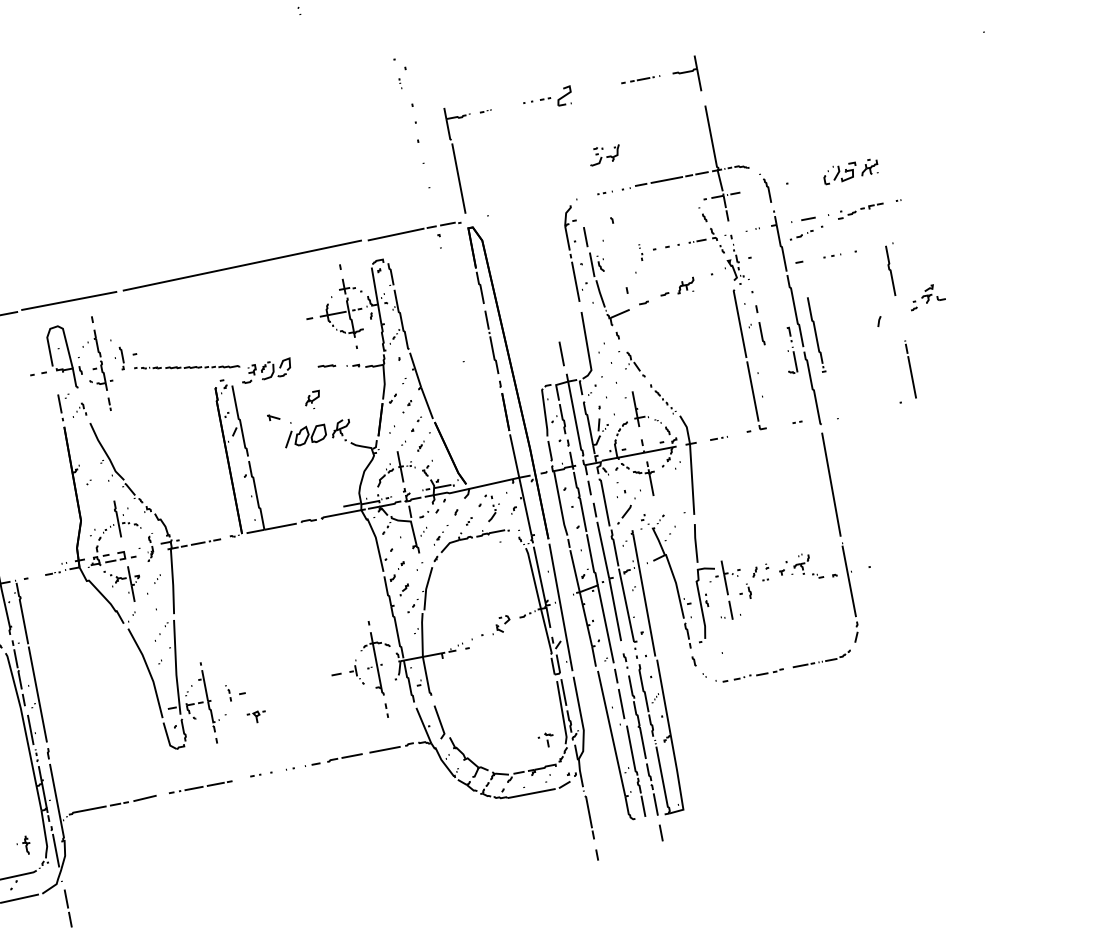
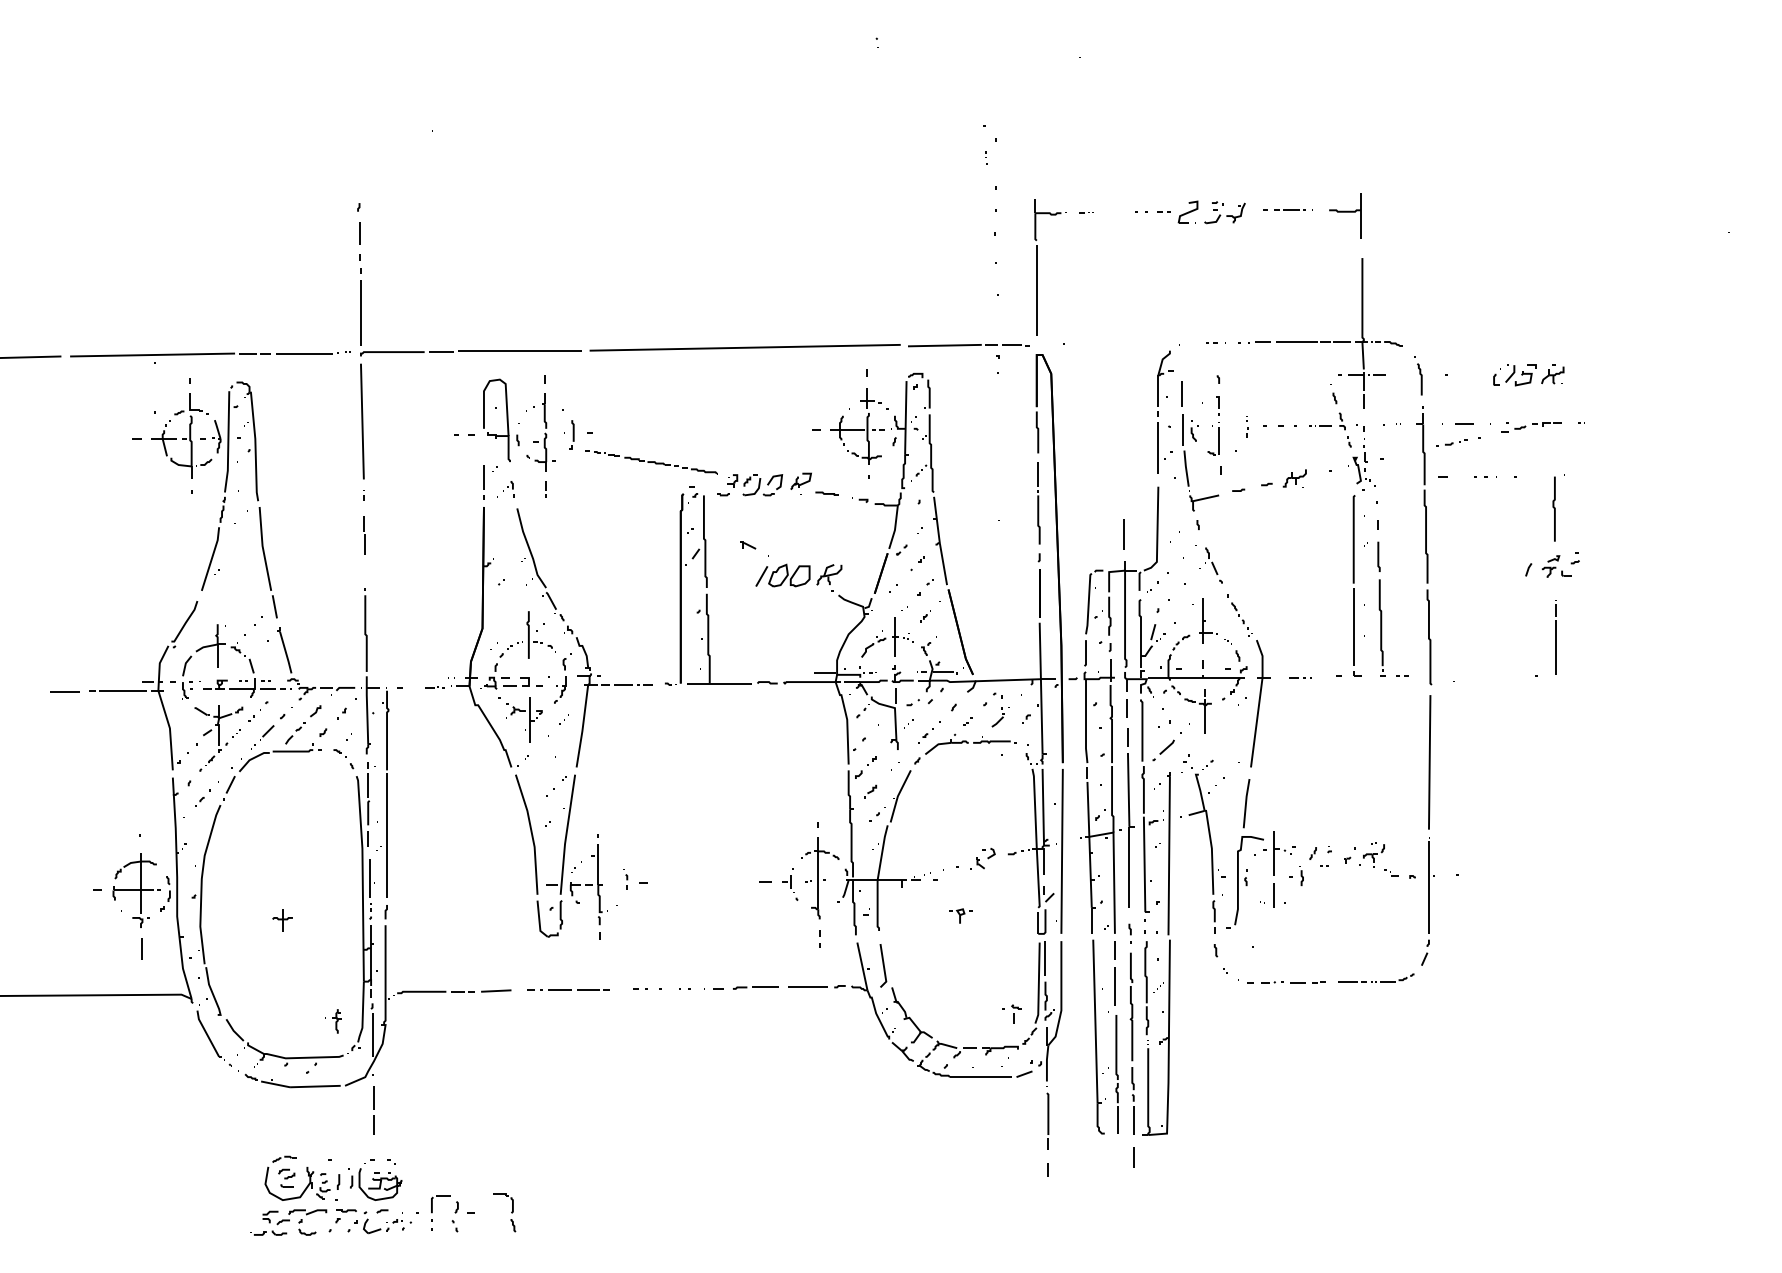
part: (604, 154) -> (1224, 212), moved
part: (932, 293) -> (1556, 566), moved
part: (816, 334) -> (1381, 627), moved
part: (788, 350) -> (1213, 425), moved
part: (312, 399) -> (800, 483), moved
part: (150, 547) -> (562, 678), size x1.43
part: (256, 716) -> (960, 915), moved

